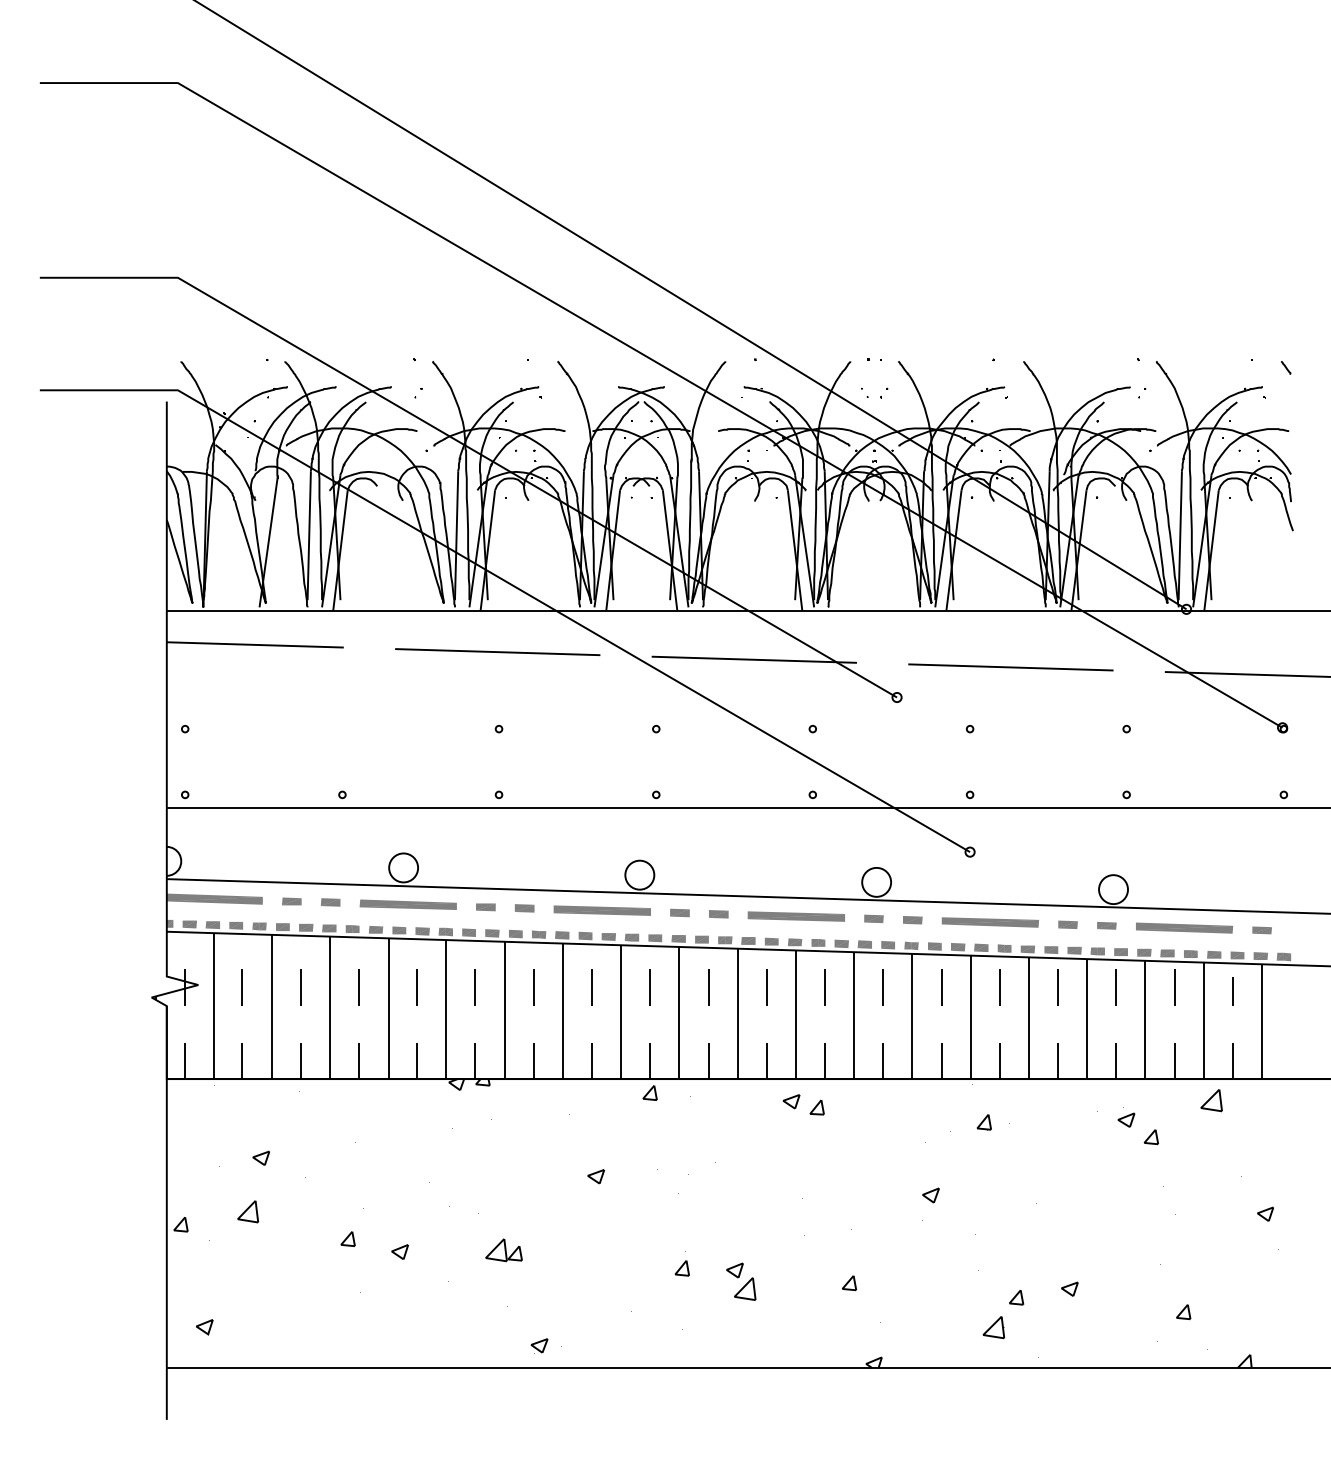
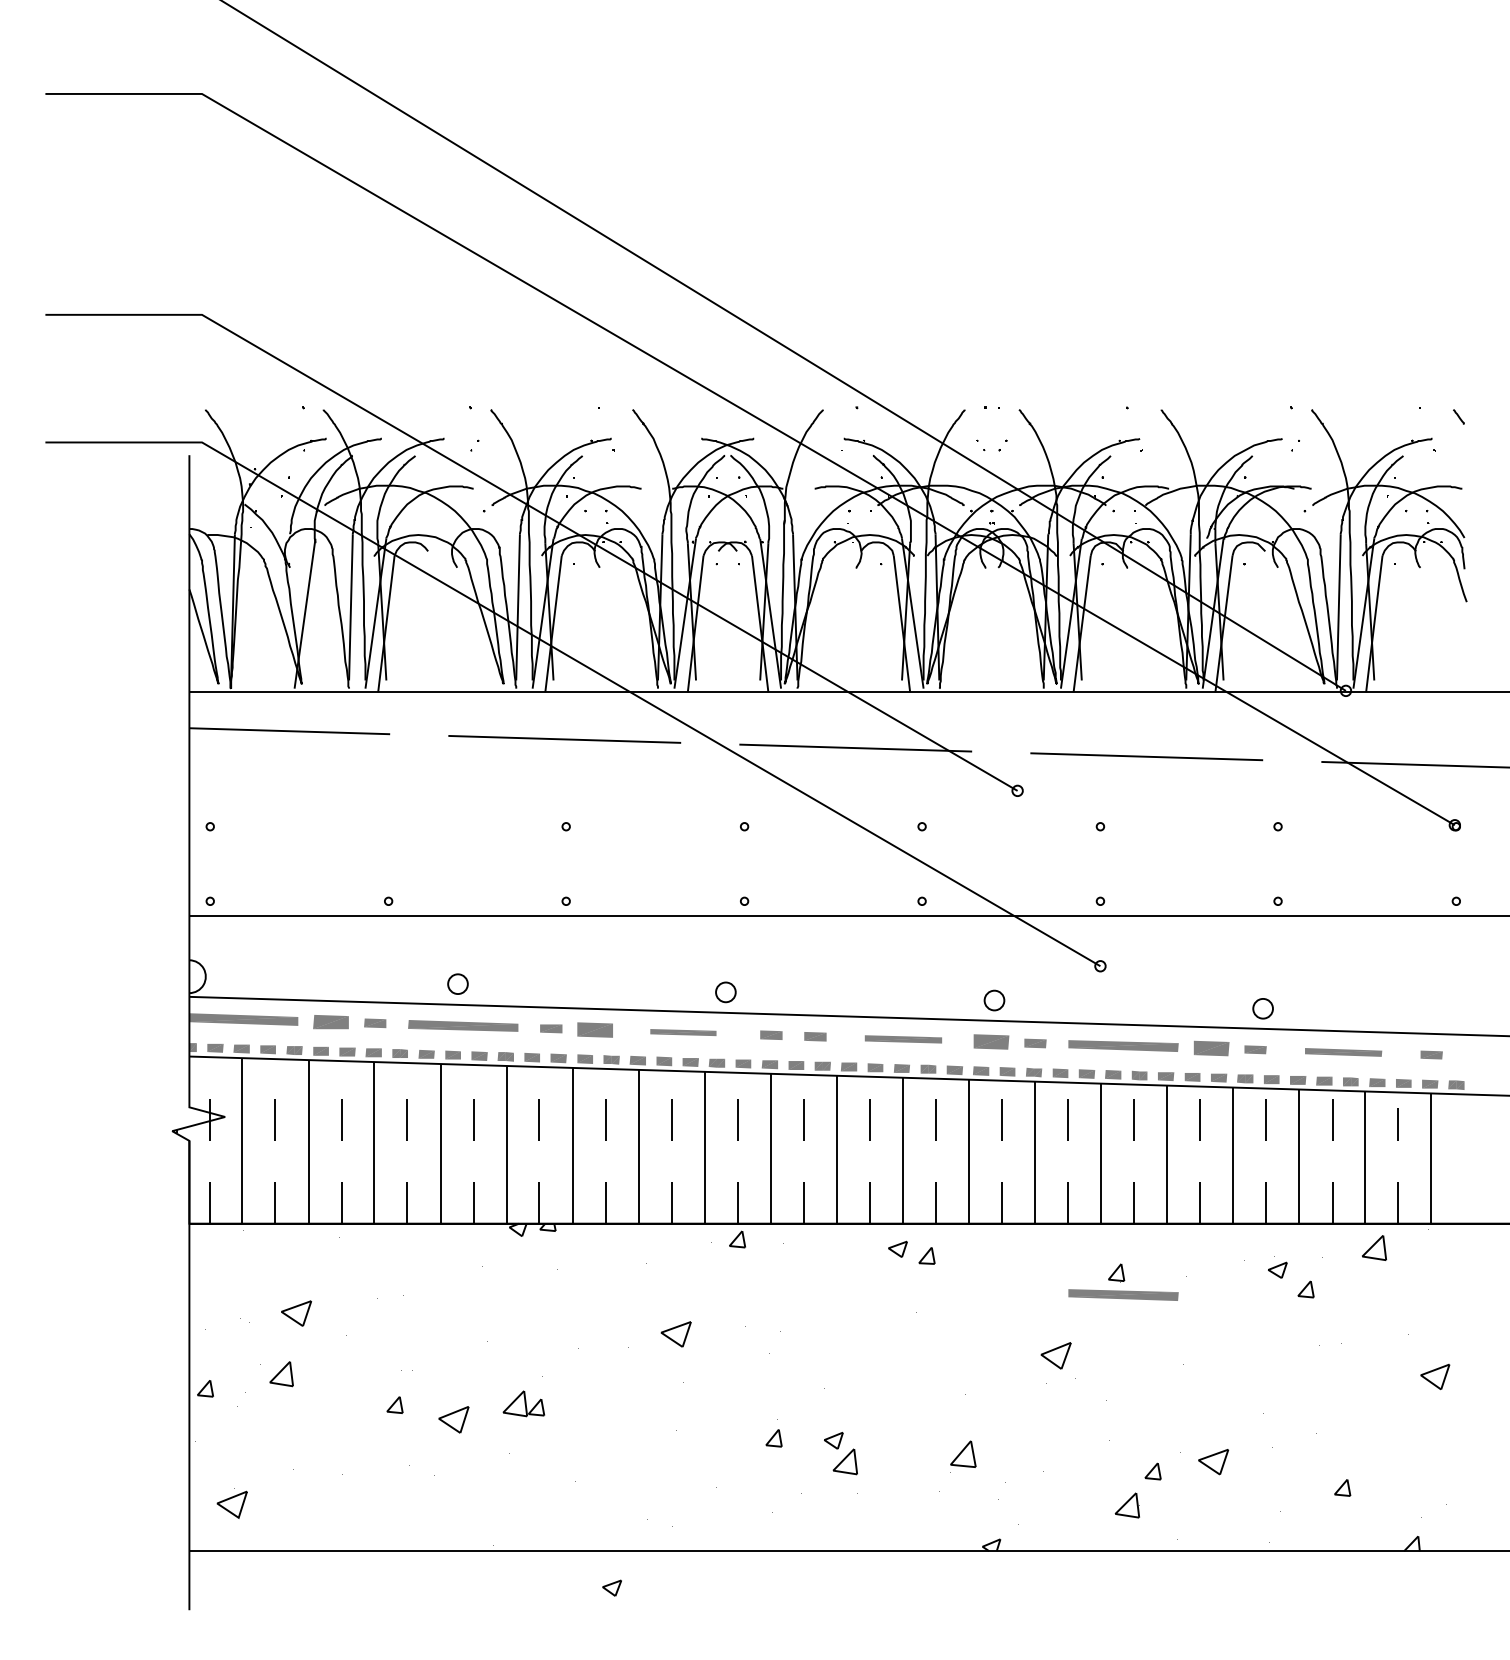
circle: (403, 867) -> (457, 983), size x0.6
circle: (639, 874) -> (725, 991), size x0.6
circle: (876, 882) -> (994, 1000), size x0.6
circle: (1112, 889) -> (1262, 1008), size x0.6
part: (292, 901) -> (331, 1022), size x1.6
part: (524, 907) -> (595, 1029), size x1.6
part: (602, 910) -> (683, 1032), size x0.6
part: (796, 916) -> (903, 1039), size x0.7
part: (874, 918) -> (991, 1041), size x1.6
part: (1067, 924) -> (1211, 1048), size x1.6
part: (1184, 928) -> (1343, 1052), size x0.7
part: (990, 1141) -> (1123, 1294), added
part: (261, 1158) -> (296, 1313), size x1.6
part: (596, 1176) -> (676, 1334), size x1.6
part: (930, 1195) -> (1055, 1355), size x1.6
part: (1265, 1213) -> (1435, 1376), size x1.6
part: (503, 1249) -> (523, 1403), moved
part: (399, 1251) -> (453, 1419), size x1.6
part: (849, 1284) -> (963, 1456), size x1.6
part: (1069, 1288) -> (1213, 1461), size x1.6
part: (204, 1327) -> (232, 1505), size x1.6
part: (538, 1345) -> (611, 1587), moved

